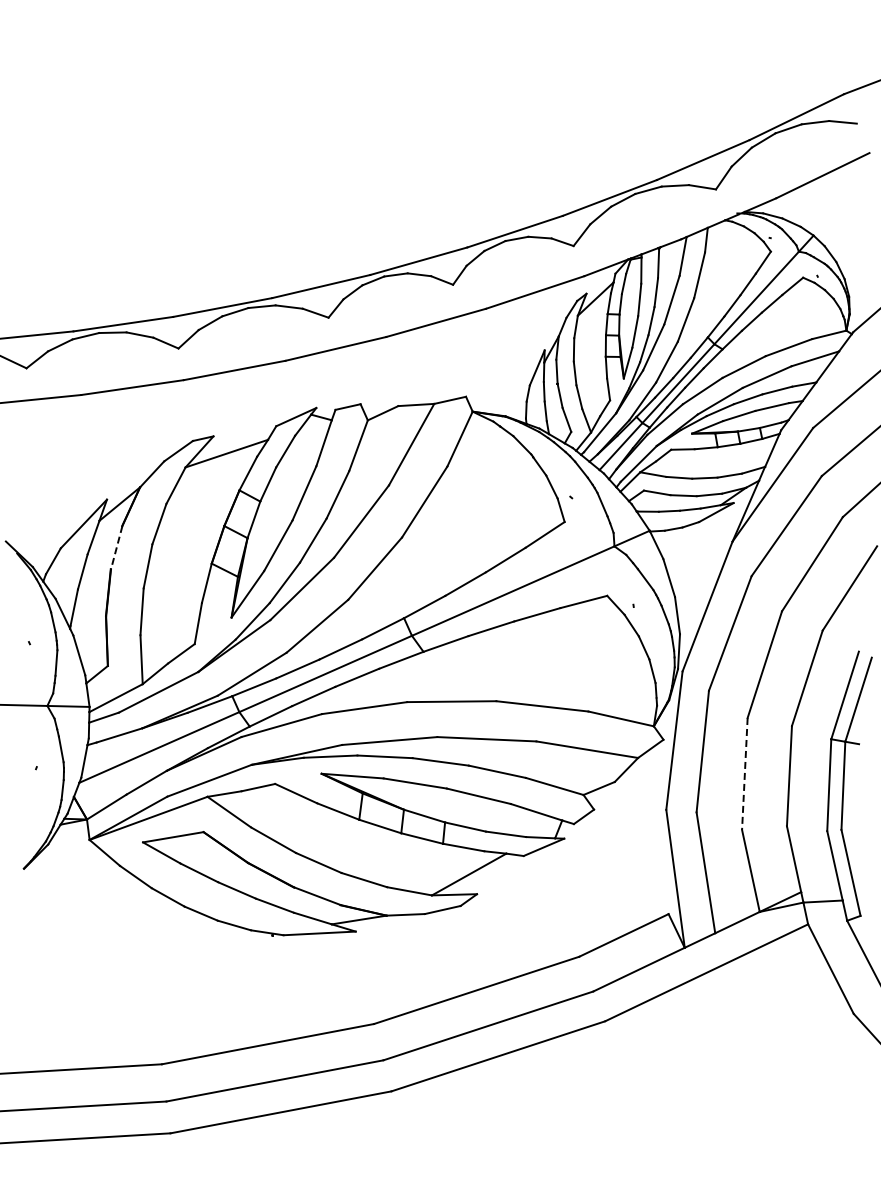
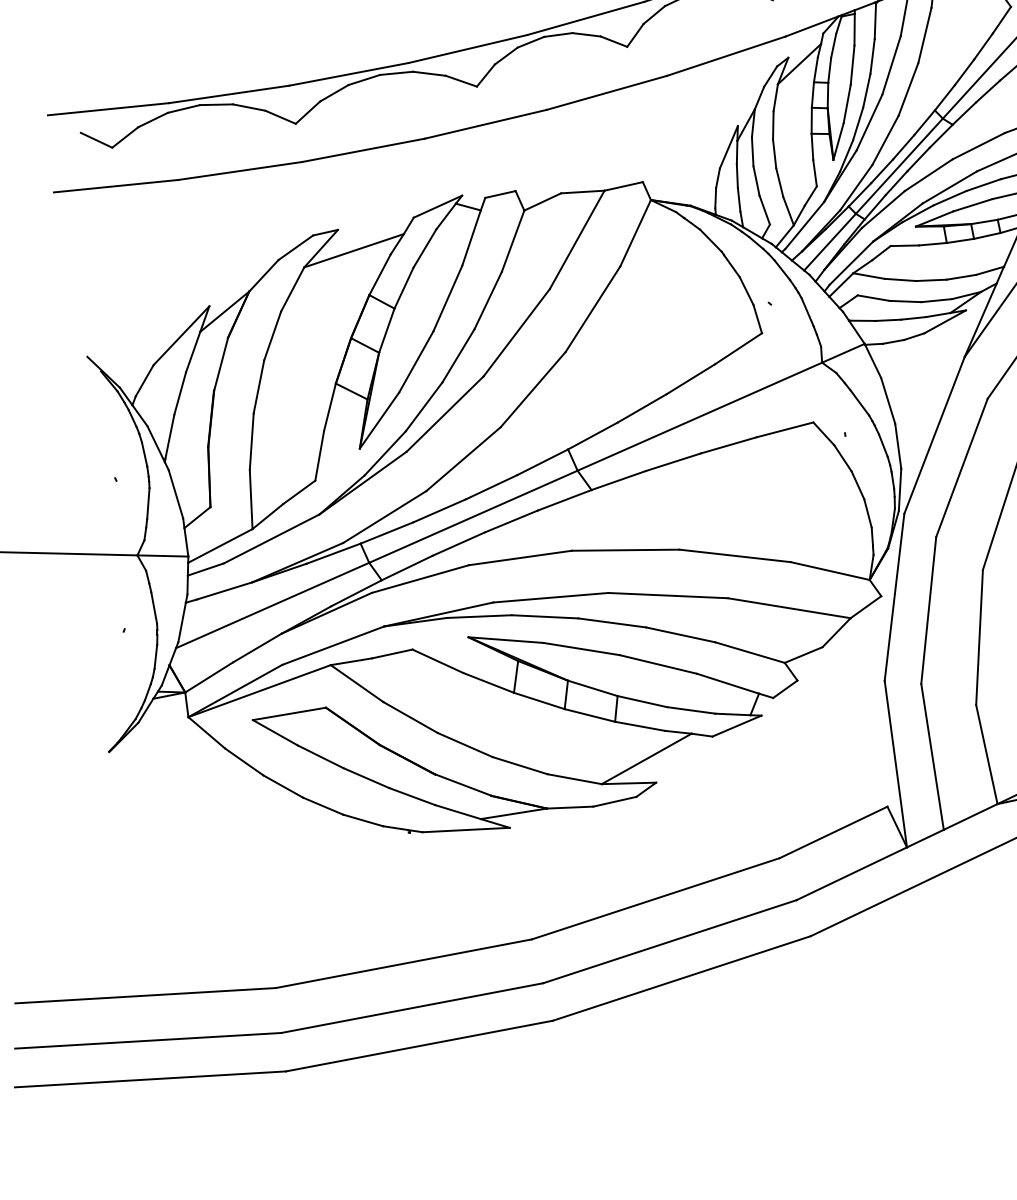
line: (116, 548) -> (220, 365), dashed -> solid
line: (744, 774) -> (979, 638), dashed -> solid

